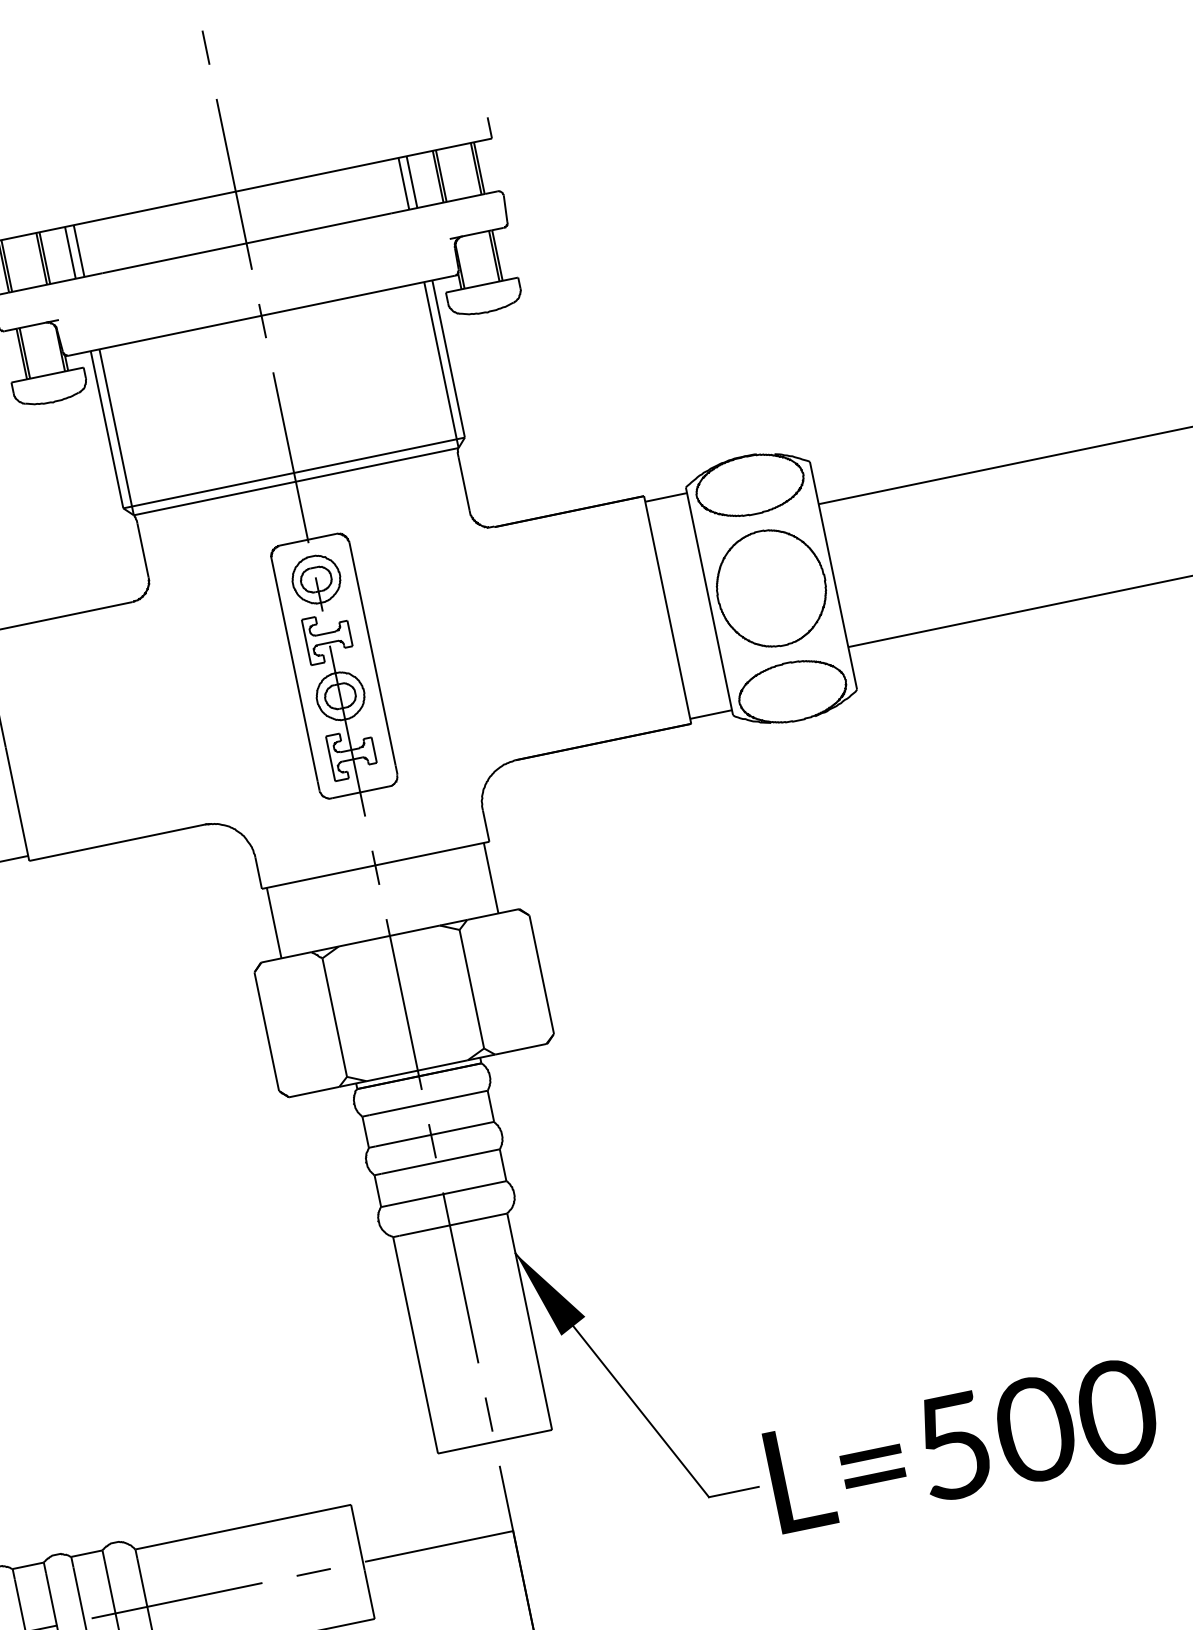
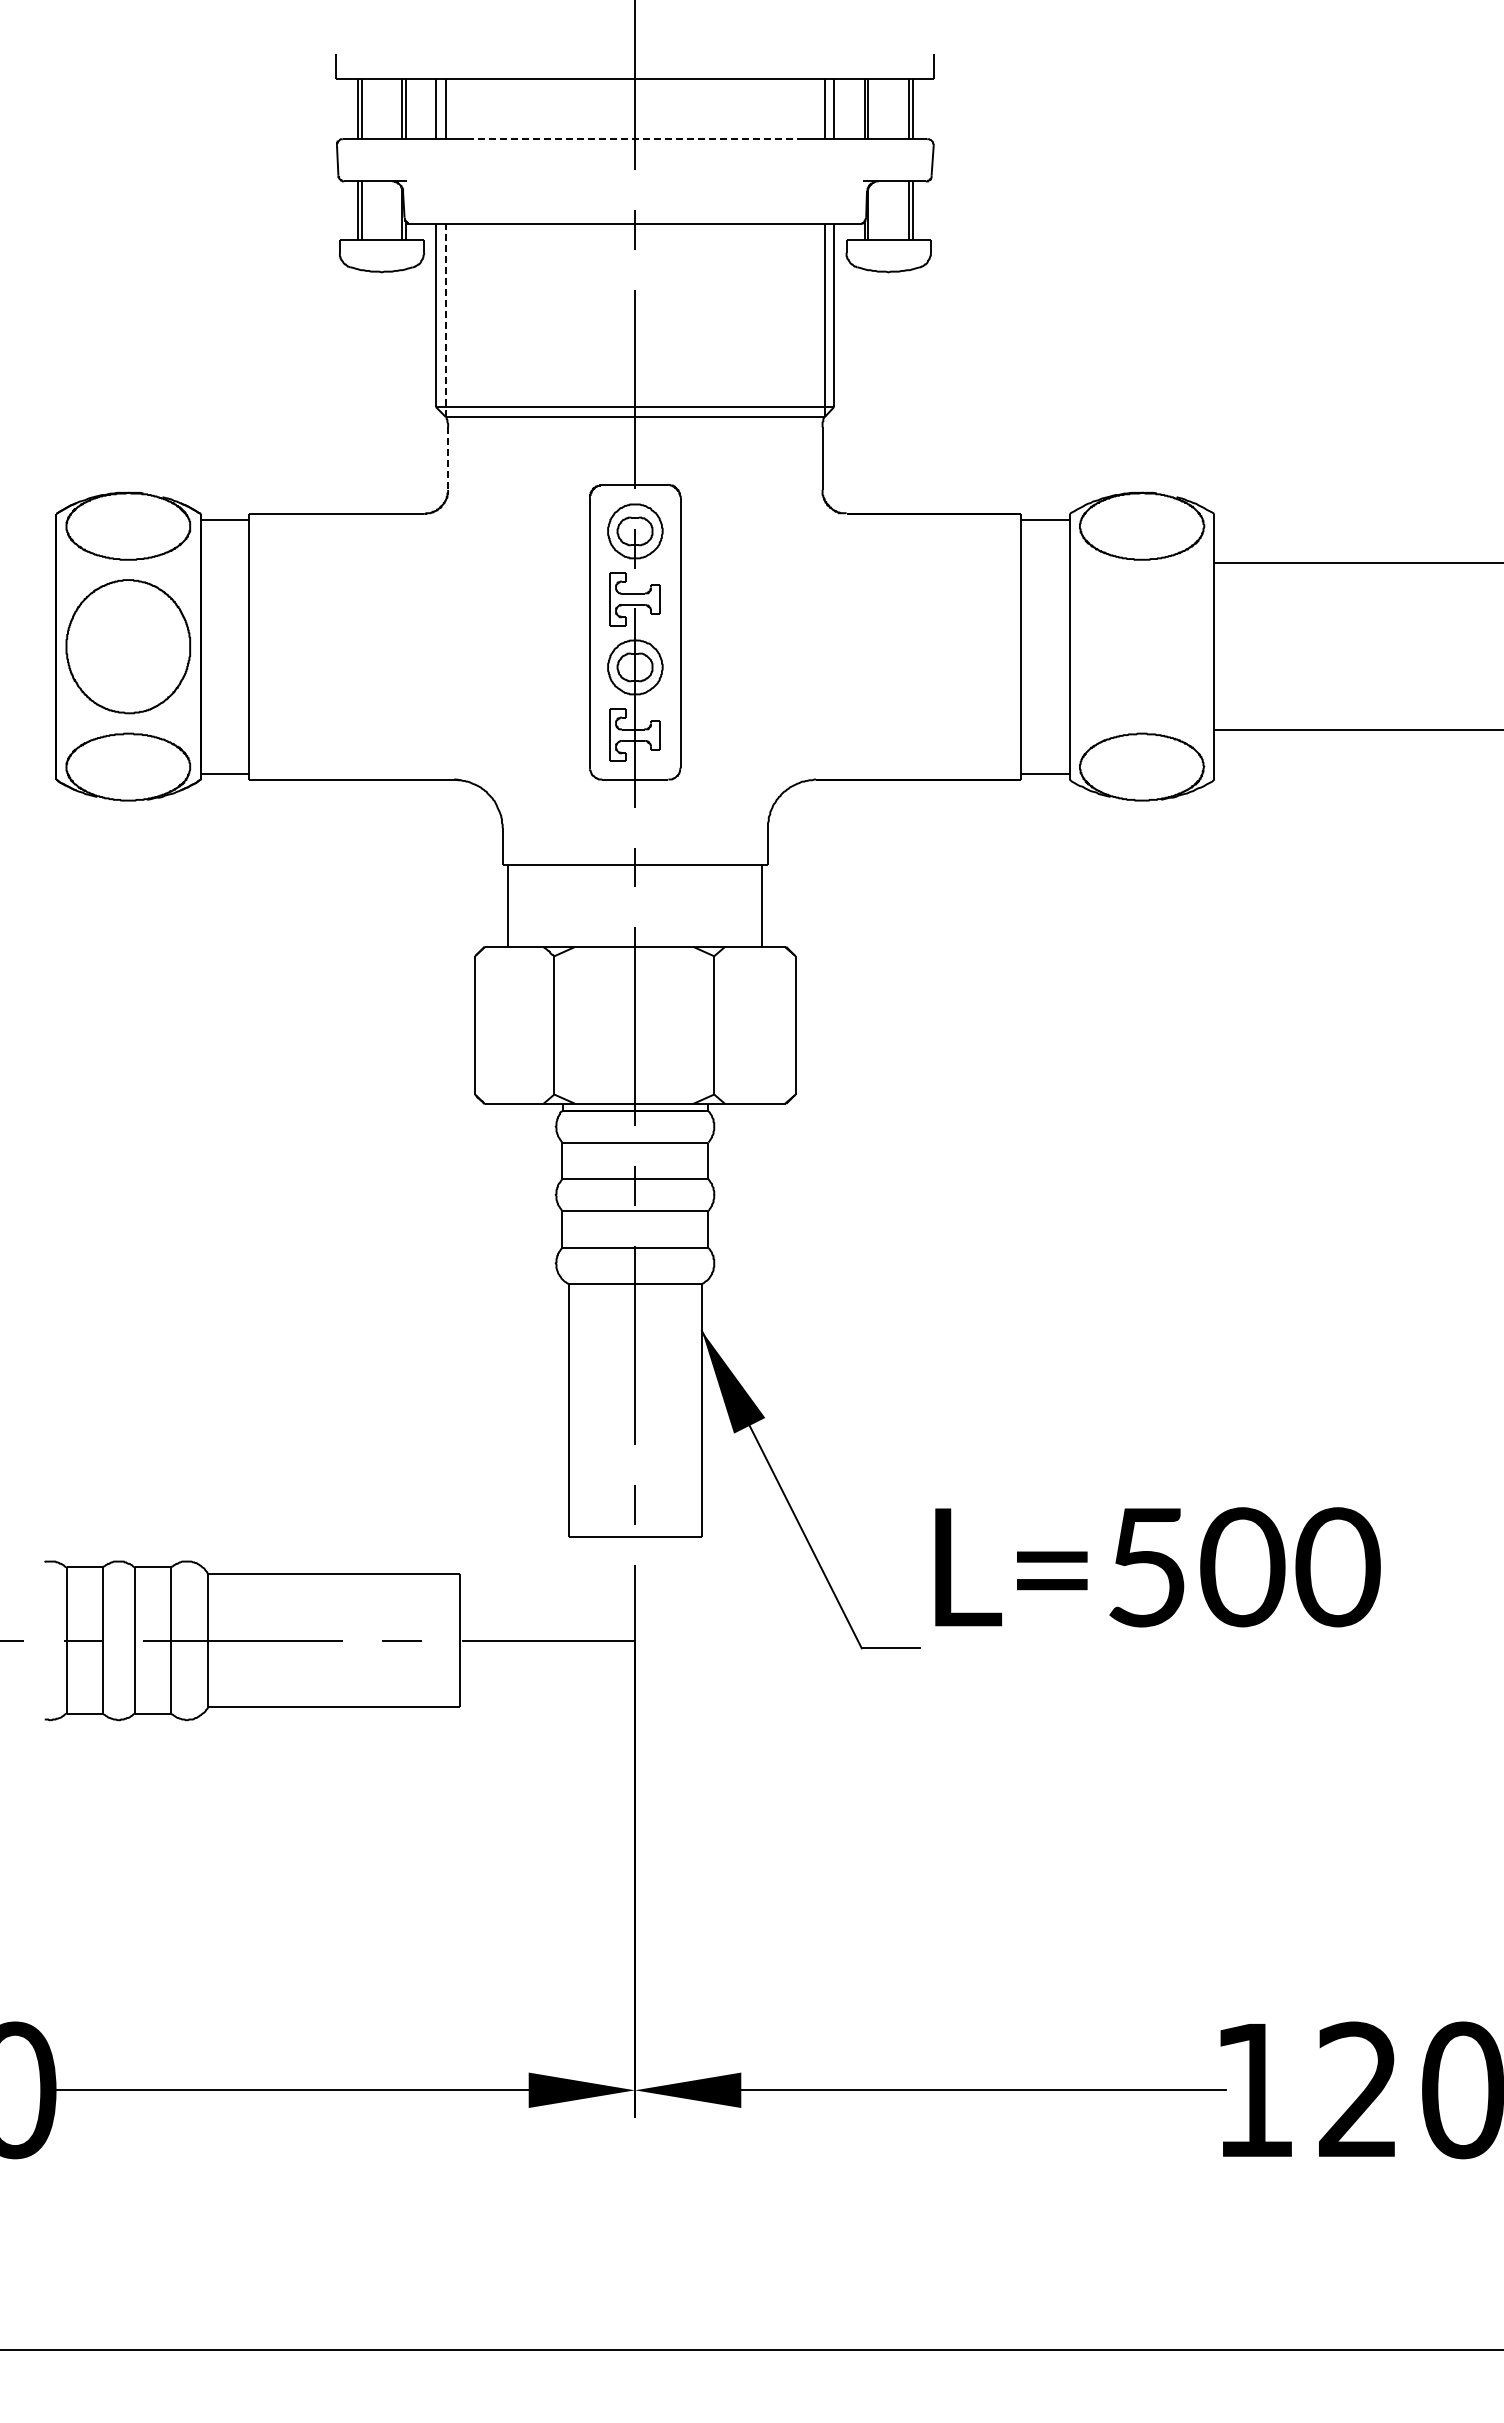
line: (247, 243) -> (635, 139), solid -> dashed
line: (117, 432) -> (446, 320), solid -> dashed
line: (143, 551) -> (448, 459), solid -> dashed
part: (771, 588) -> (1142, 646), removed
text: (962, 1444) -> (1157, 1567), moved

